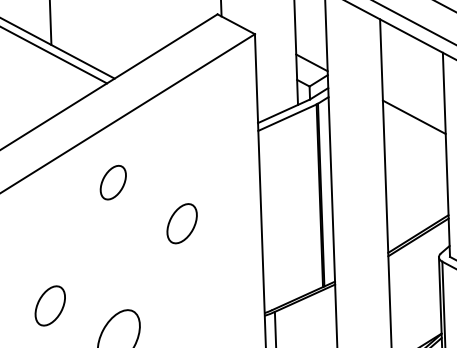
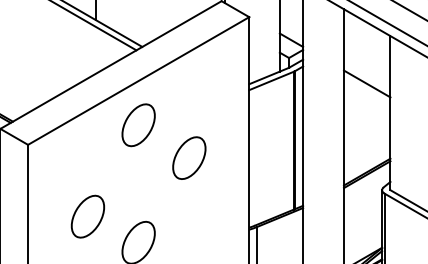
part: (113, 182) -> (138, 125), size x1.67
part: (182, 222) -> (189, 157), size x1.43
part: (49, 305) -> (87, 216), size x1.43

